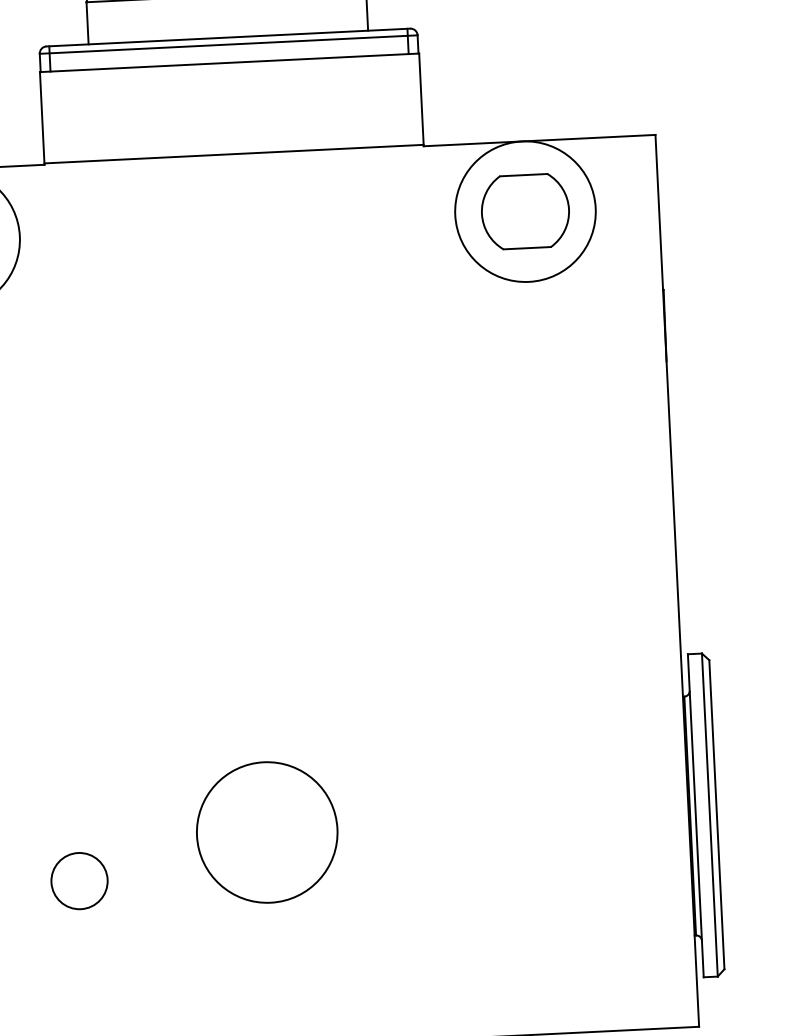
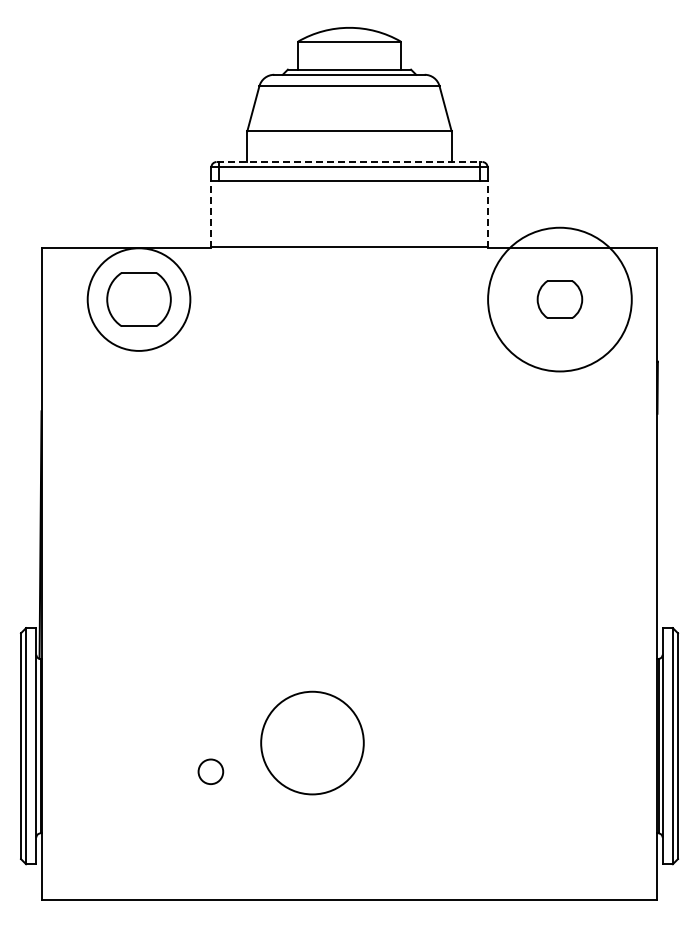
line: (228, 38) -> (349, 162), solid -> dashed
line: (422, 100) -> (488, 214), solid -> dashed
line: (41, 118) -> (210, 214), solid -> dashed
circle: (524, 211) -> (559, 299), size x1.4
part: (524, 211) -> (559, 299), size x0.7
circle: (267, 831) -> (312, 742), moved
circle: (78, 880) -> (210, 771), size x0.6

